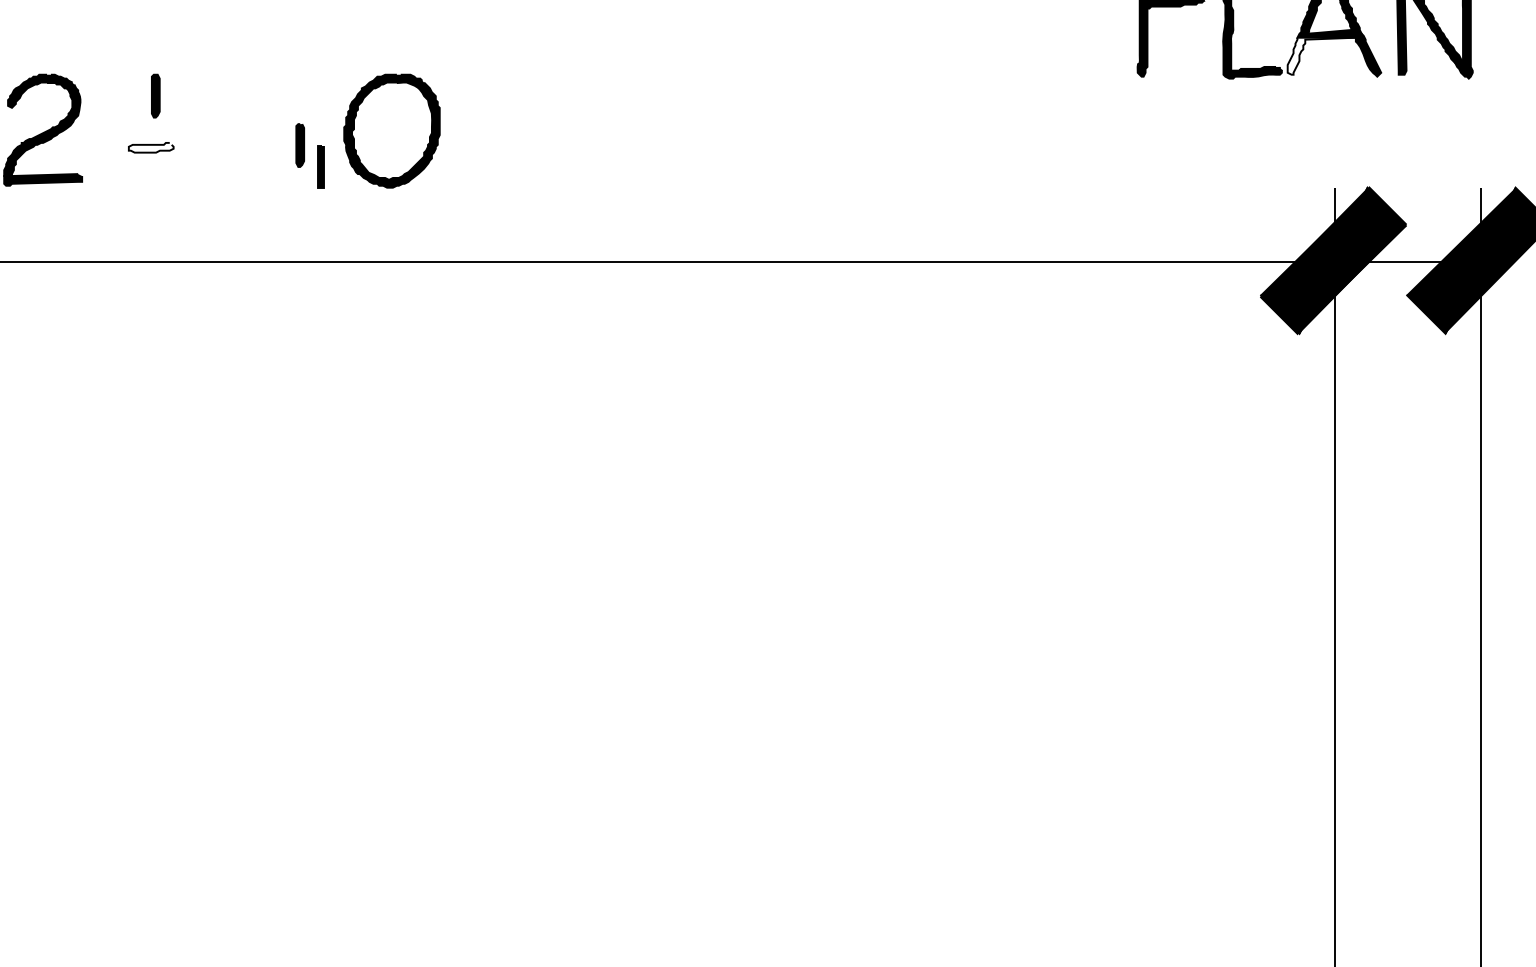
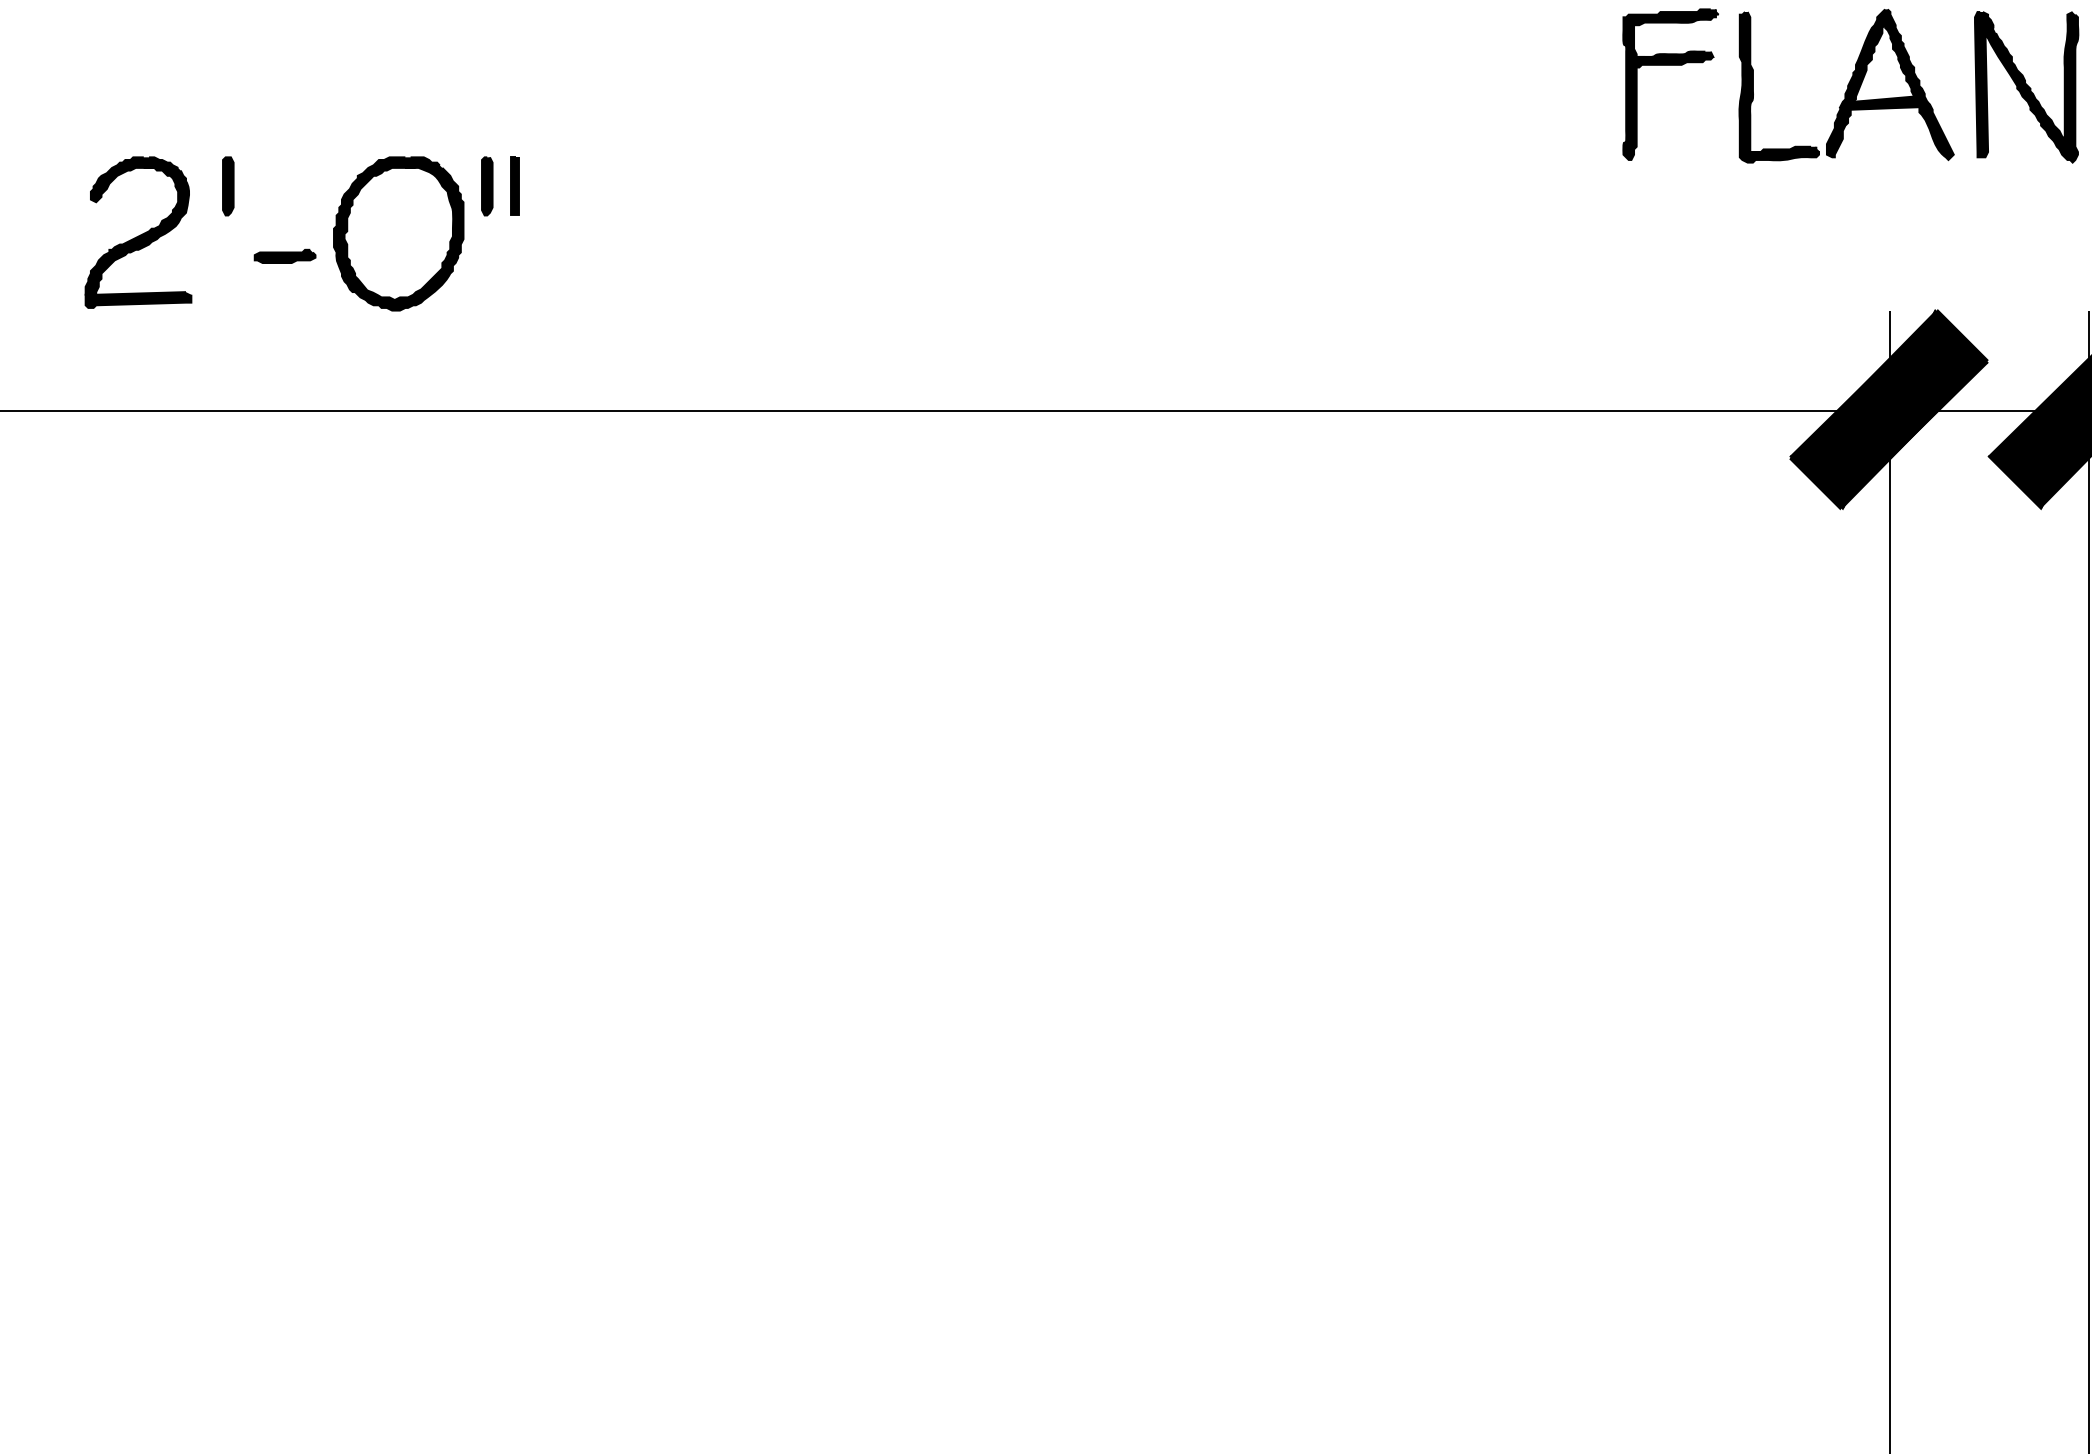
fill: (1321, 56) -> (1872, 132), added
part: (155, 96) -> (228, 186), moved
part: (391, 130) -> (398, 233), moved
part: (300, 145) -> (487, 186), moved
fill: (150, 147) -> (284, 256), added
part: (320, 166) -> (514, 185), moved

